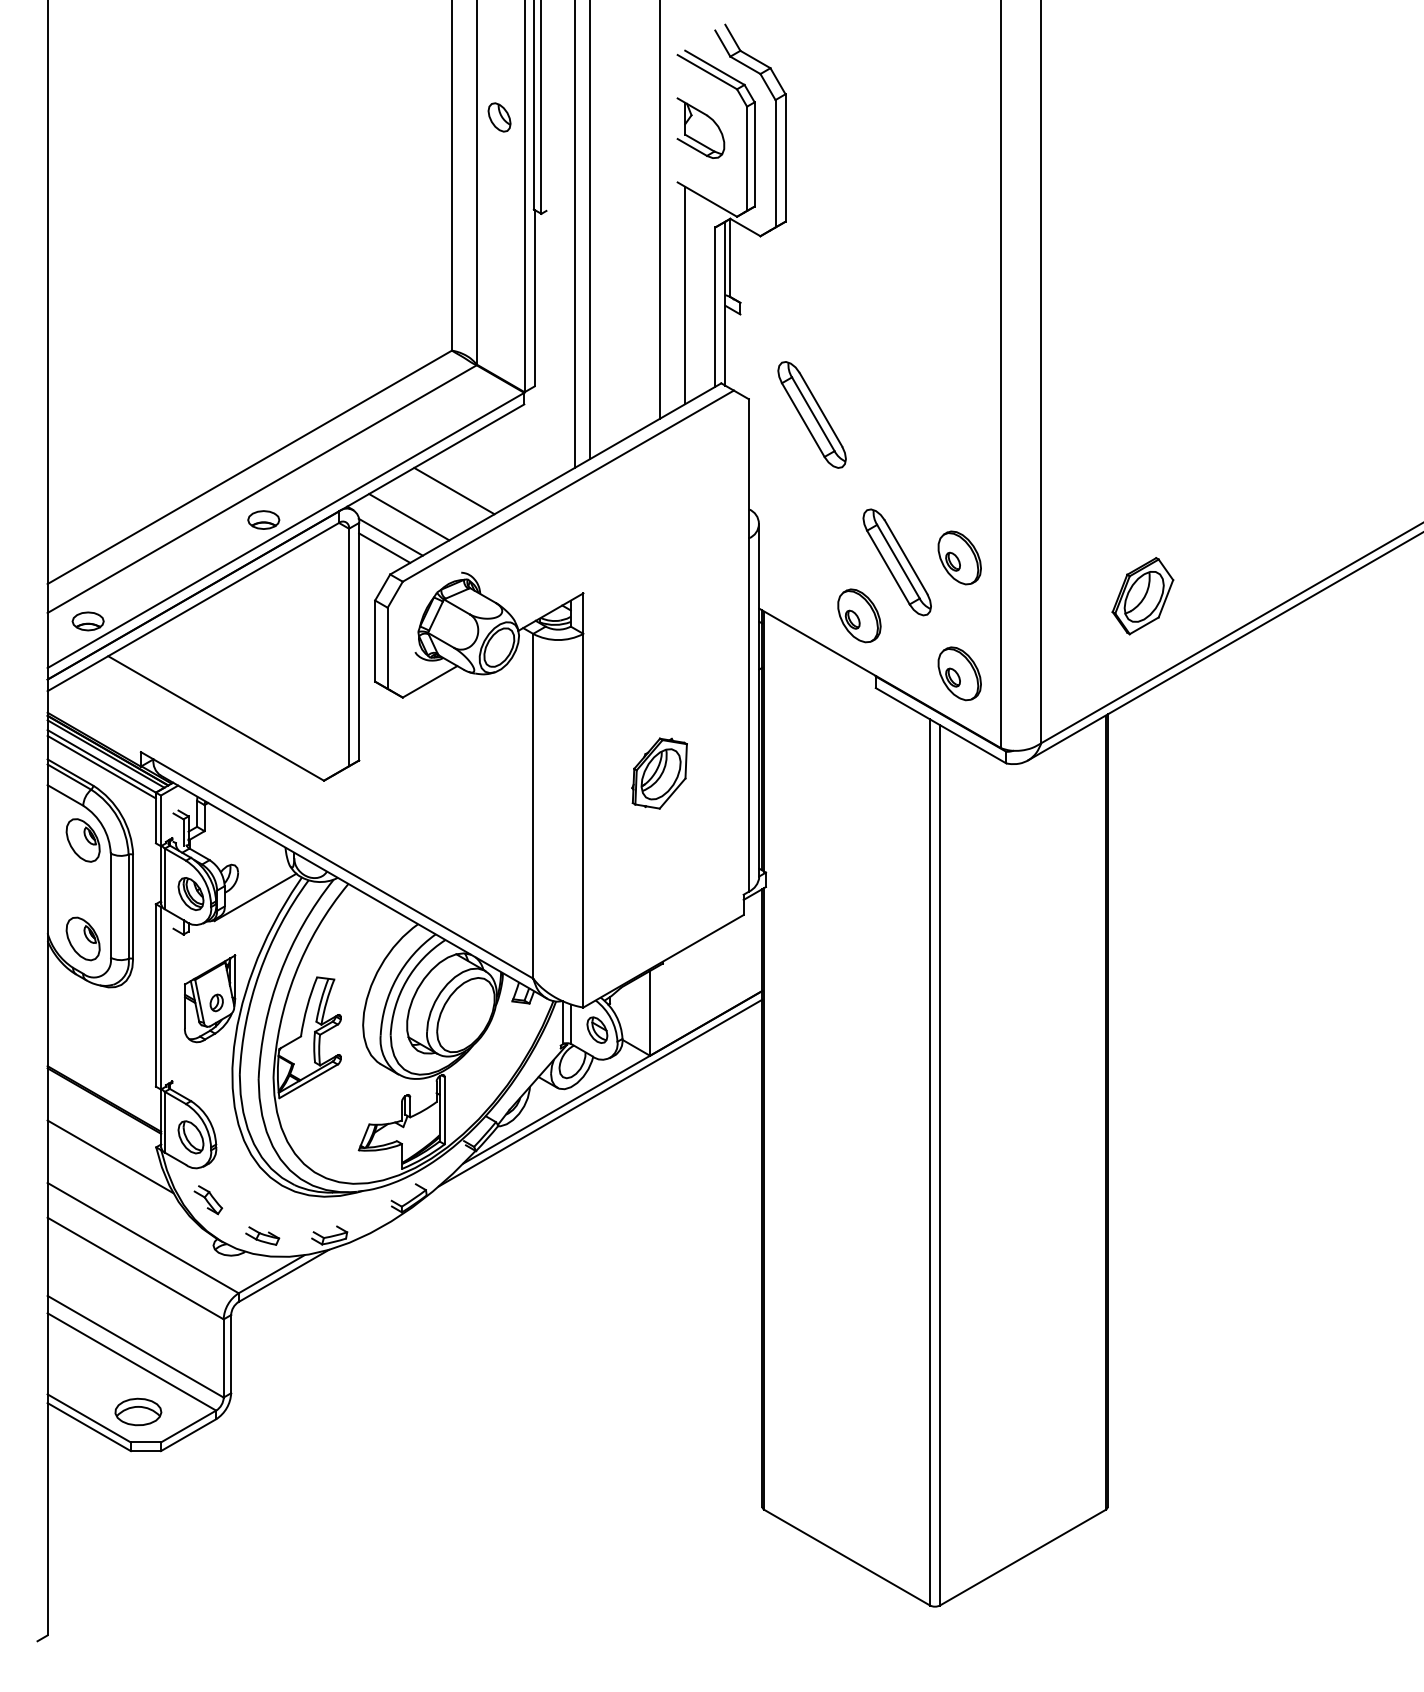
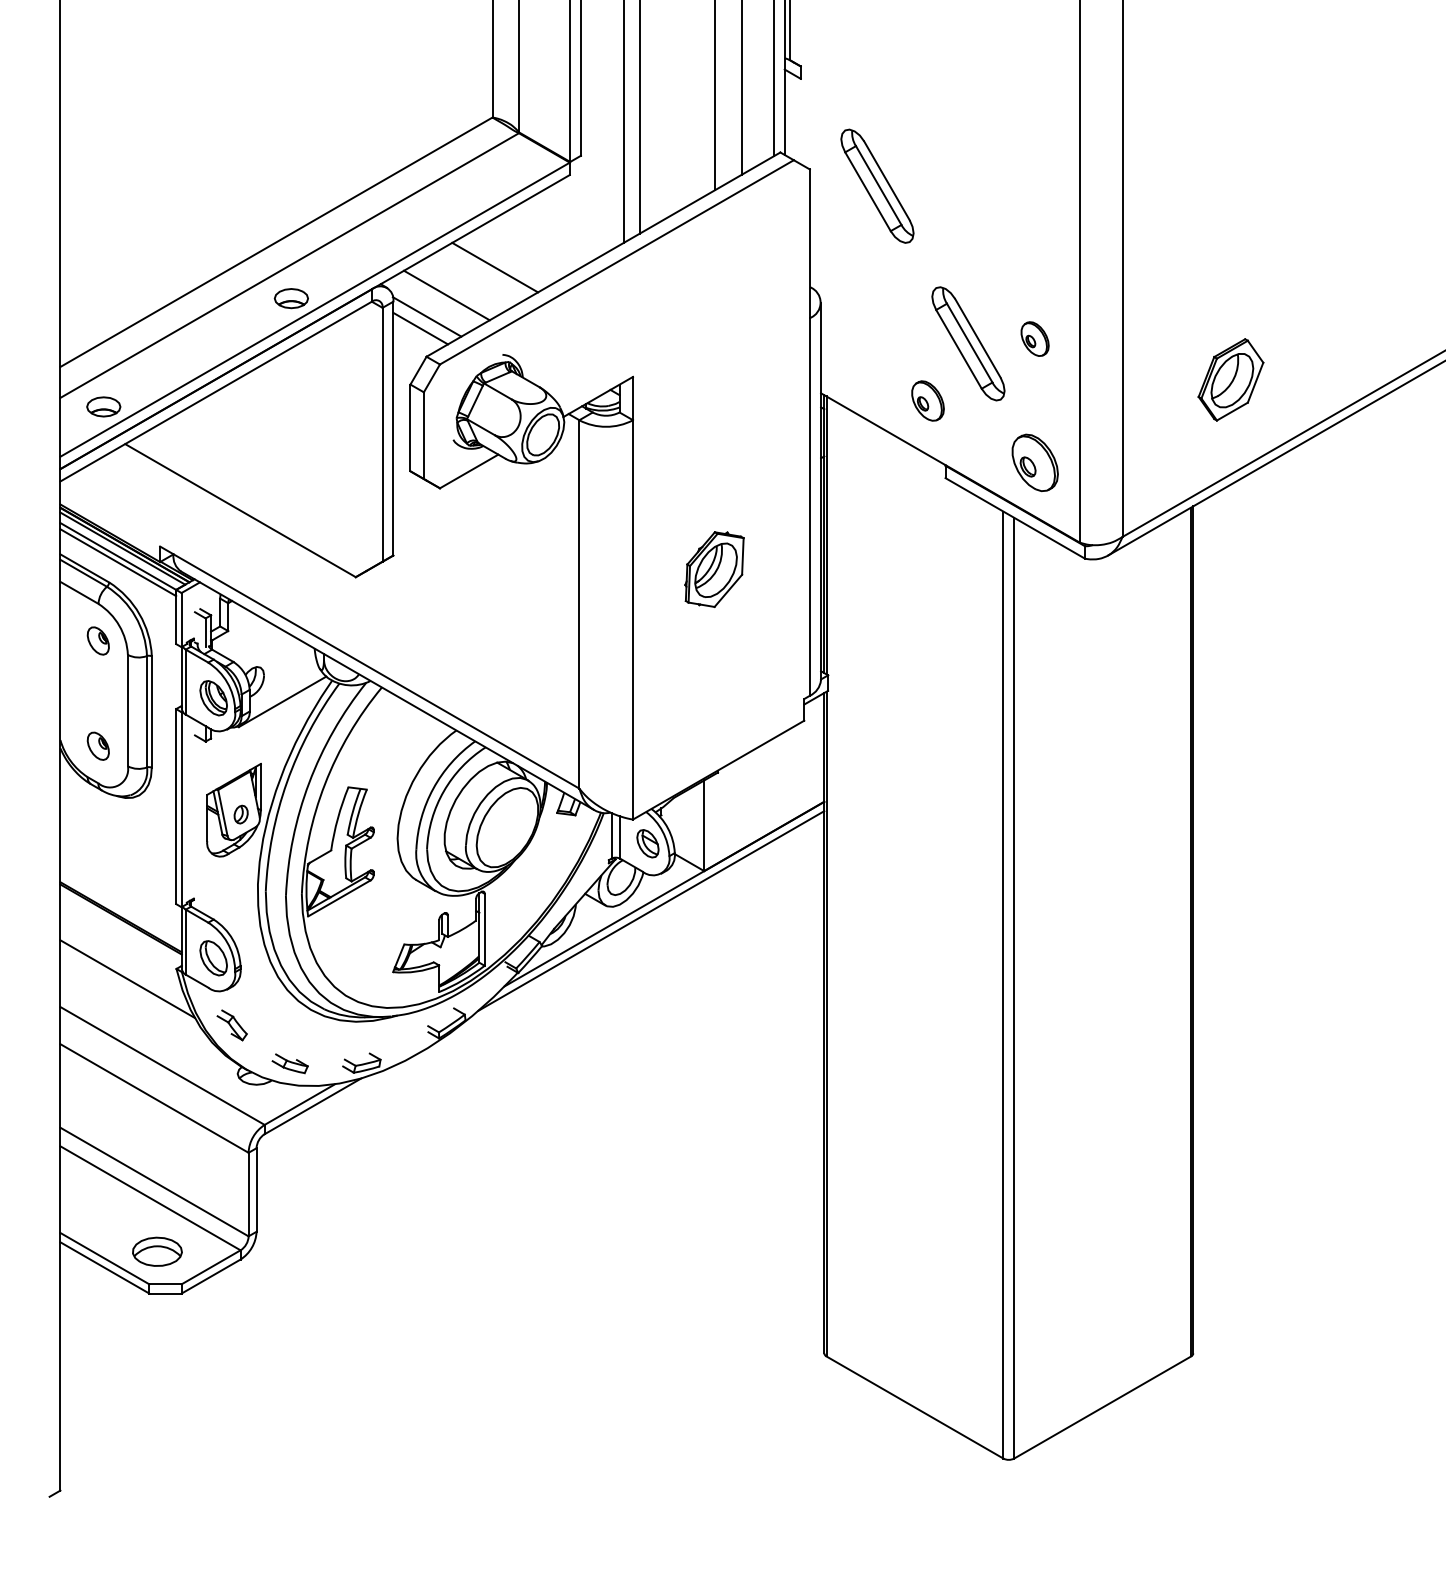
part: (959, 557) -> (1034, 338), size x0.6
part: (859, 615) -> (928, 400), size x0.7
part: (82, 840) -> (97, 641), size x0.6
part: (82, 938) -> (97, 745), size x0.6

